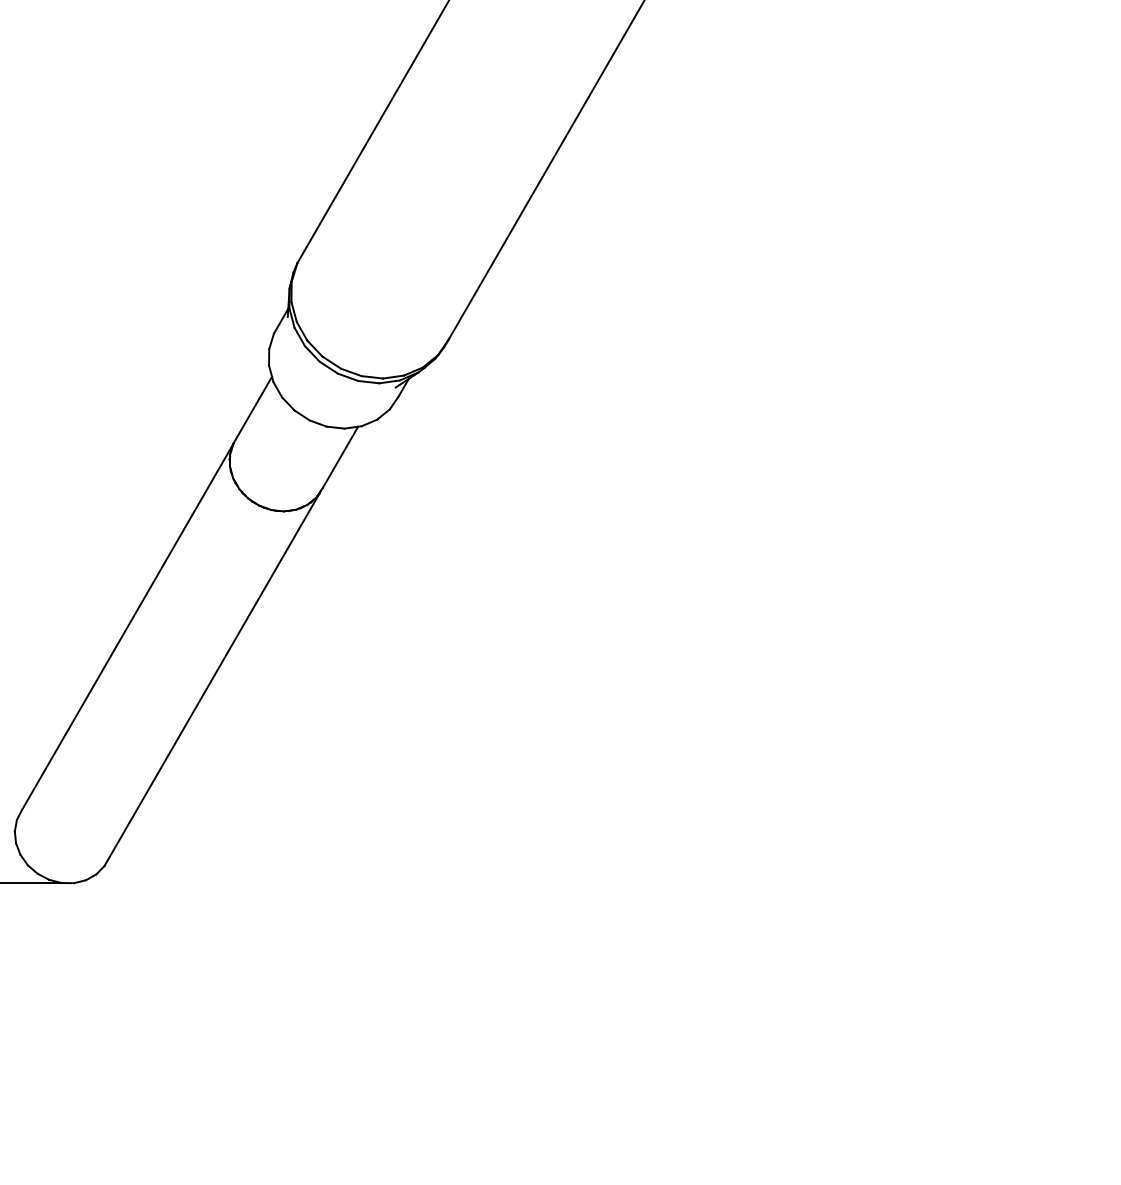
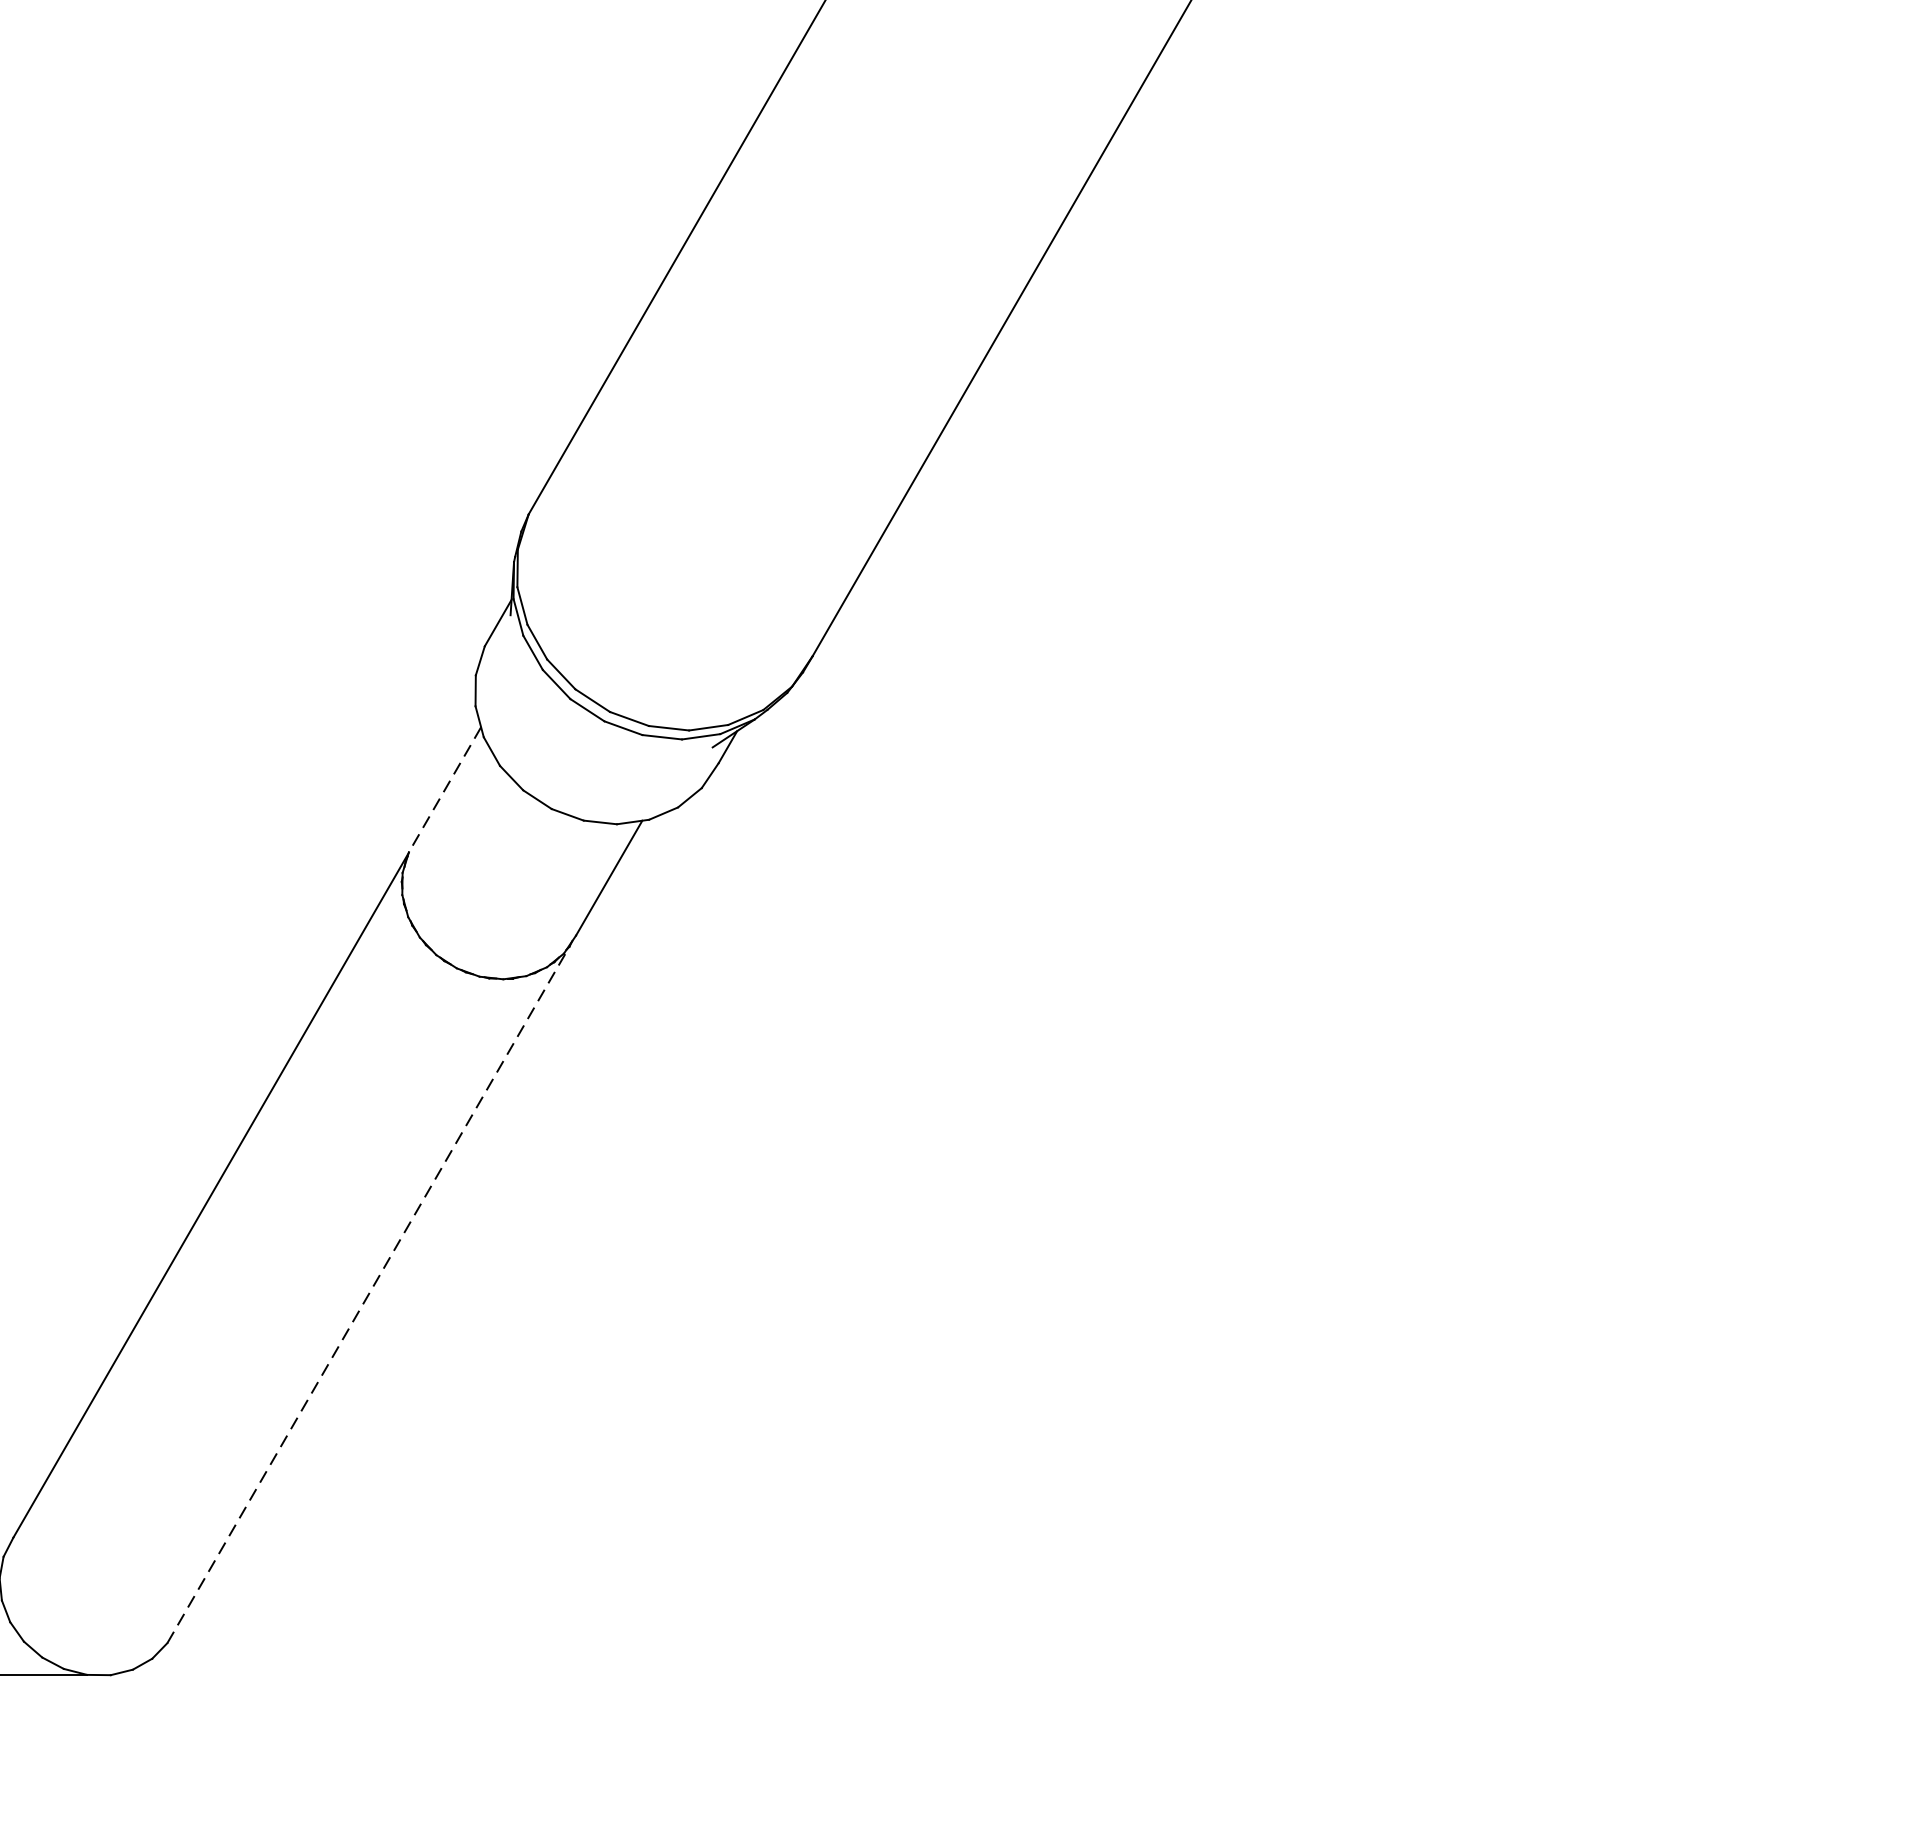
line: (252, 410) -> (444, 790), solid -> dashed
line: (211, 680) -> (367, 1295), solid -> dashed

